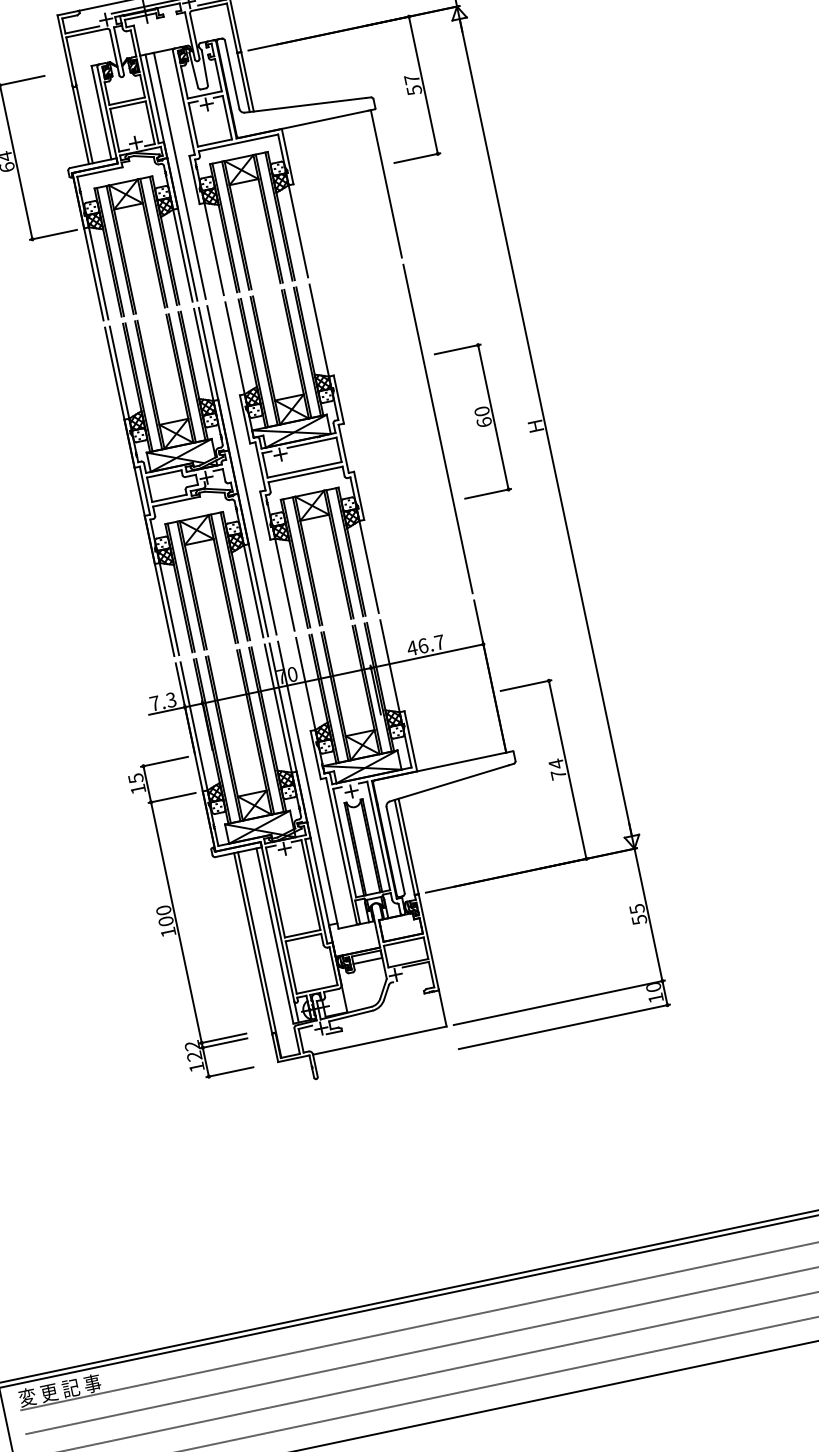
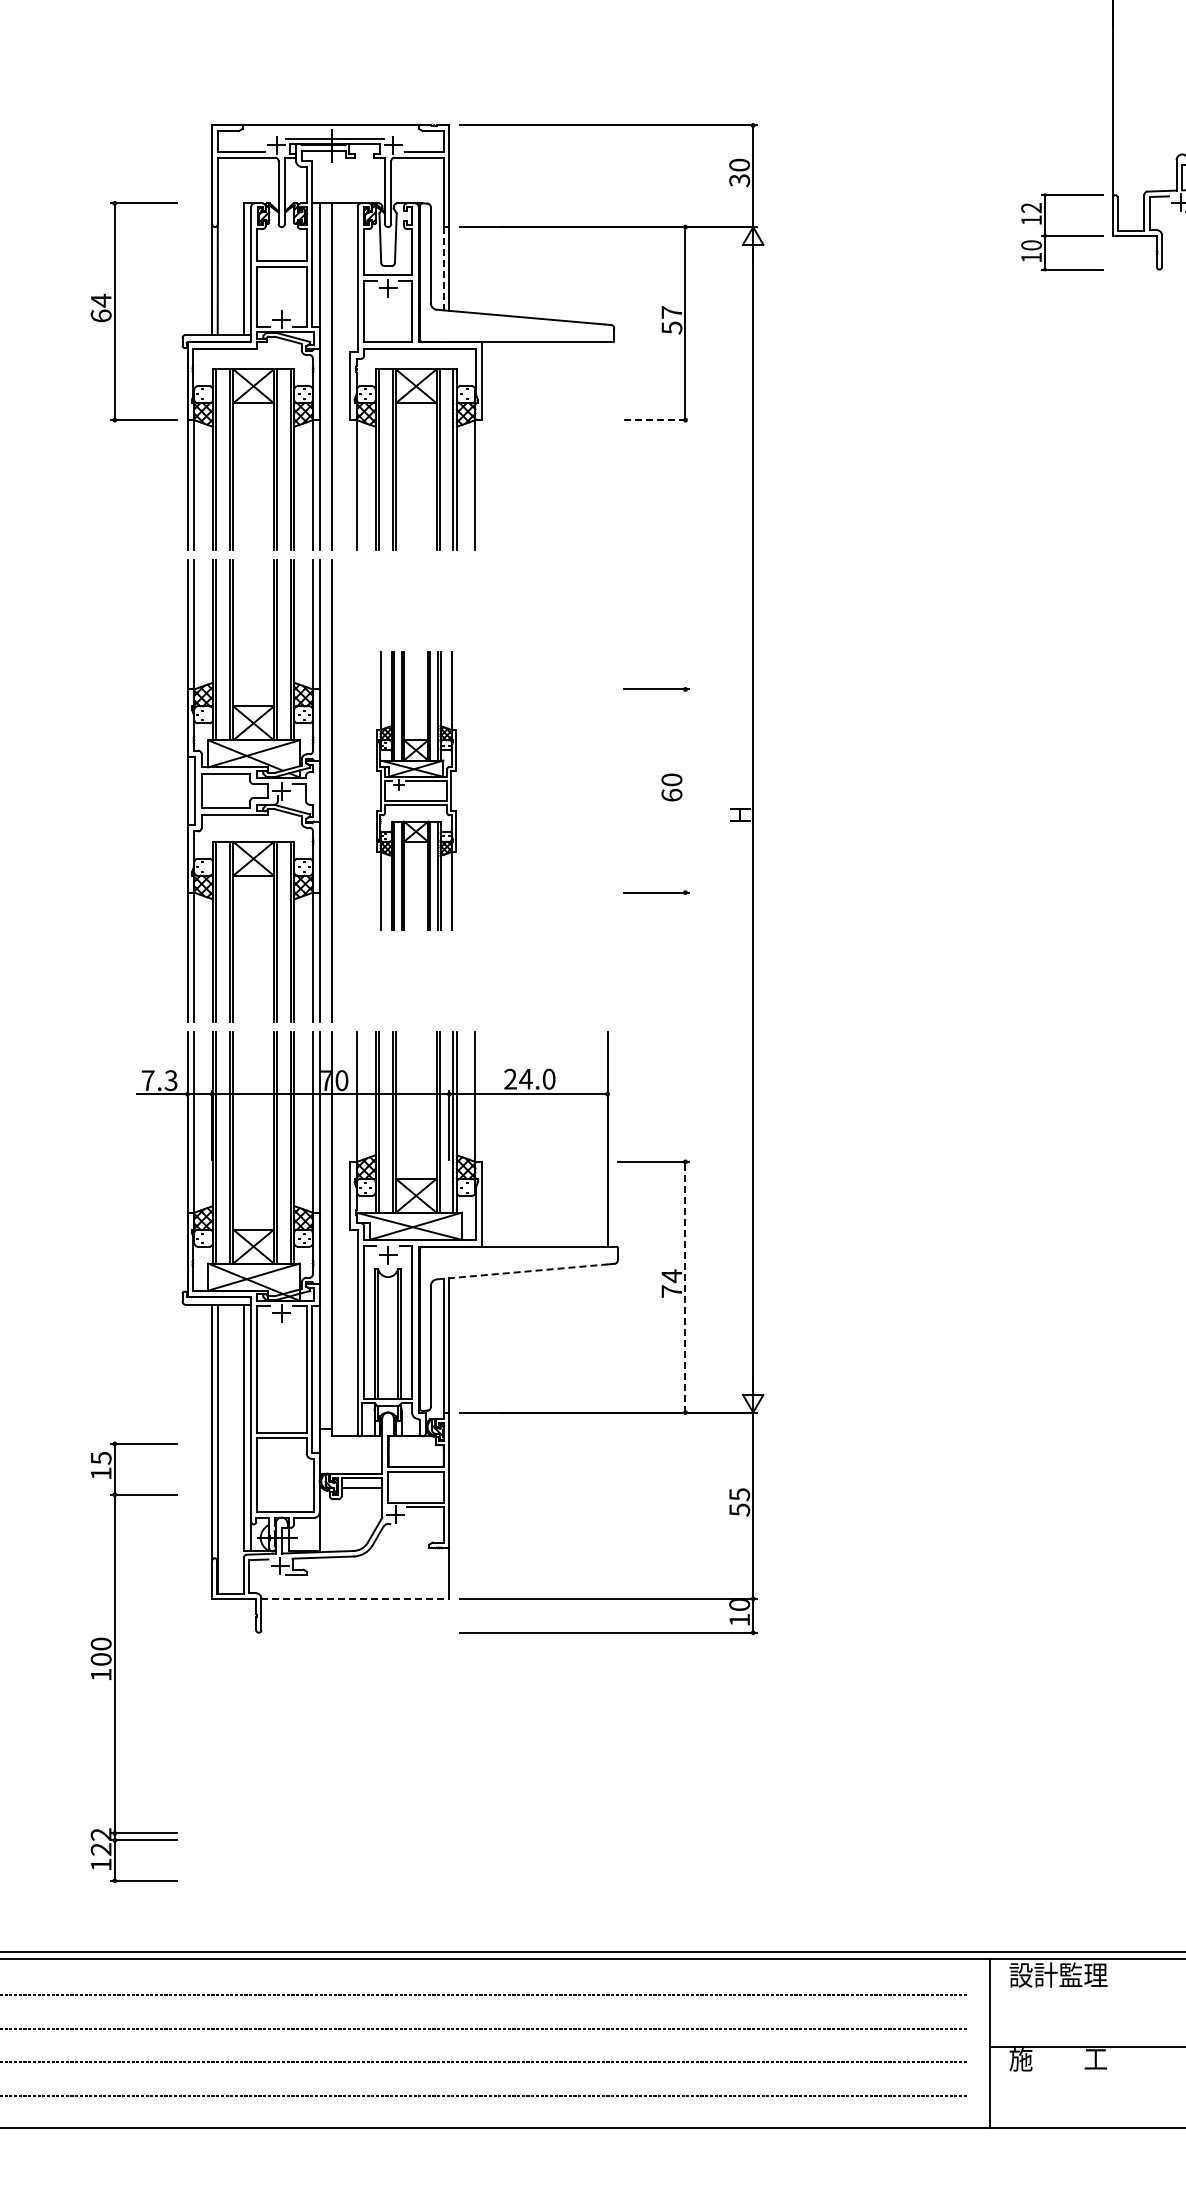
line: (243, 82) -> (443, 268), solid -> dashed
line: (418, 158) -> (657, 420), solid -> dashed
line: (386, 183) -> (607, 445), removed
line: (493, 416) -> (685, 790), removed
line: (437, 428) -> (607, 790), removed
part: (301, 457) -> (415, 790), size x0.6
text: (425, 644) -> (529, 1078), 46.7 -> 24.0
line: (567, 769) -> (685, 1286), solid -> dashed
line: (449, 783) -> (522, 1271), solid -> dashed
part: (176, 921) -> (115, 1662), moved
line: (379, 1040) -> (355, 1598), solid -> dashed

